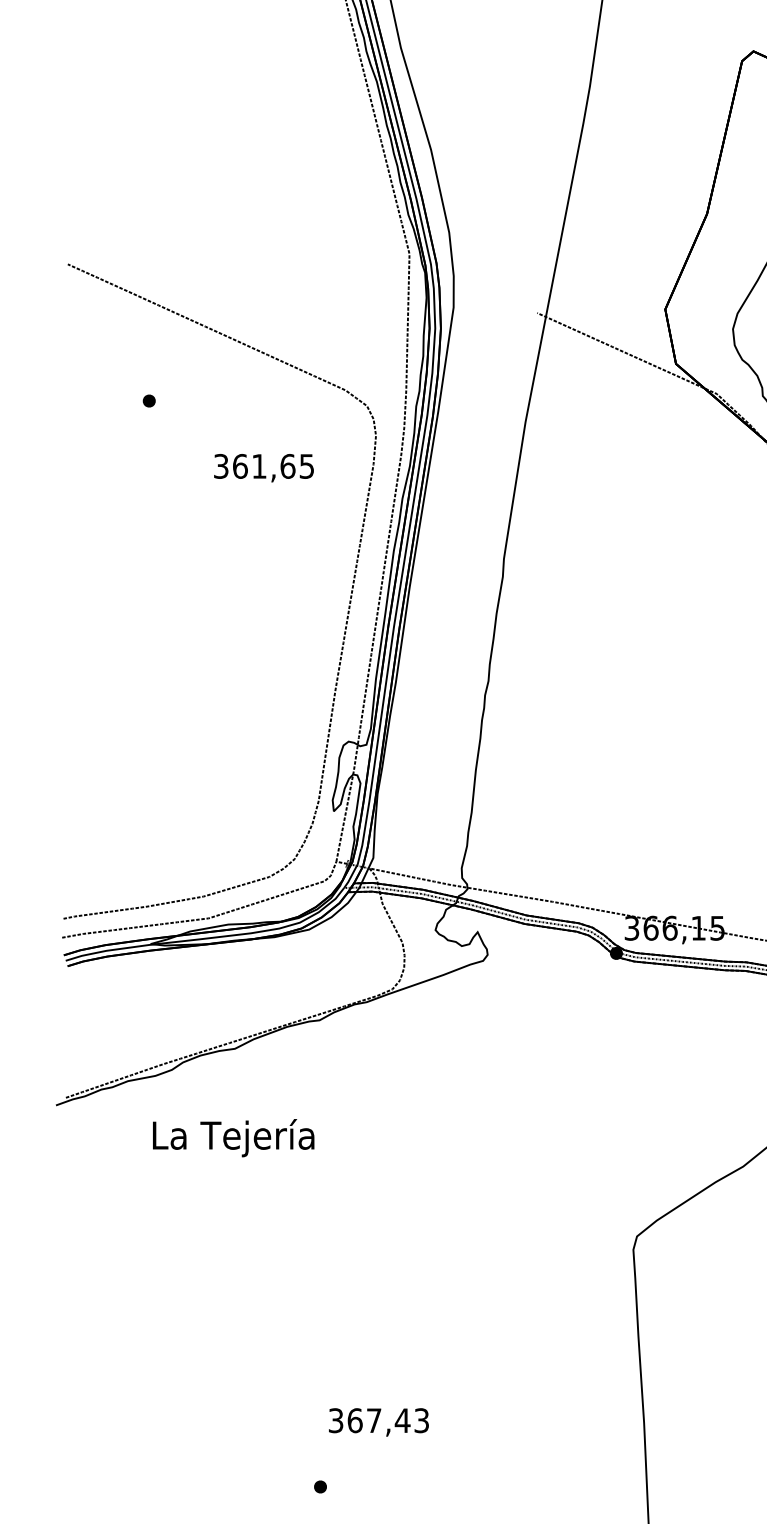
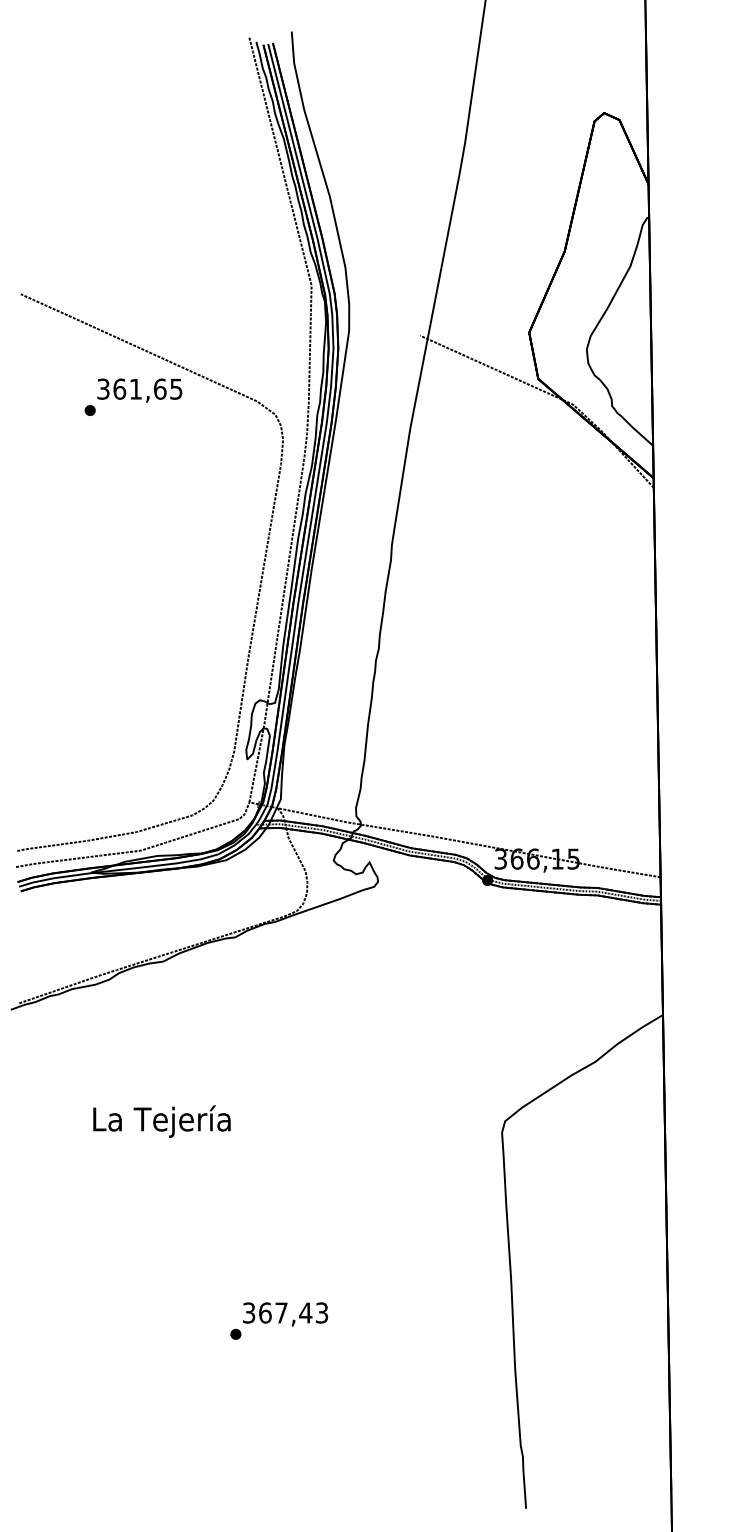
text: (263, 467) -> (139, 390), moved
text: (233, 1137) -> (161, 1121), moved
text: (378, 1422) -> (285, 1314), moved

